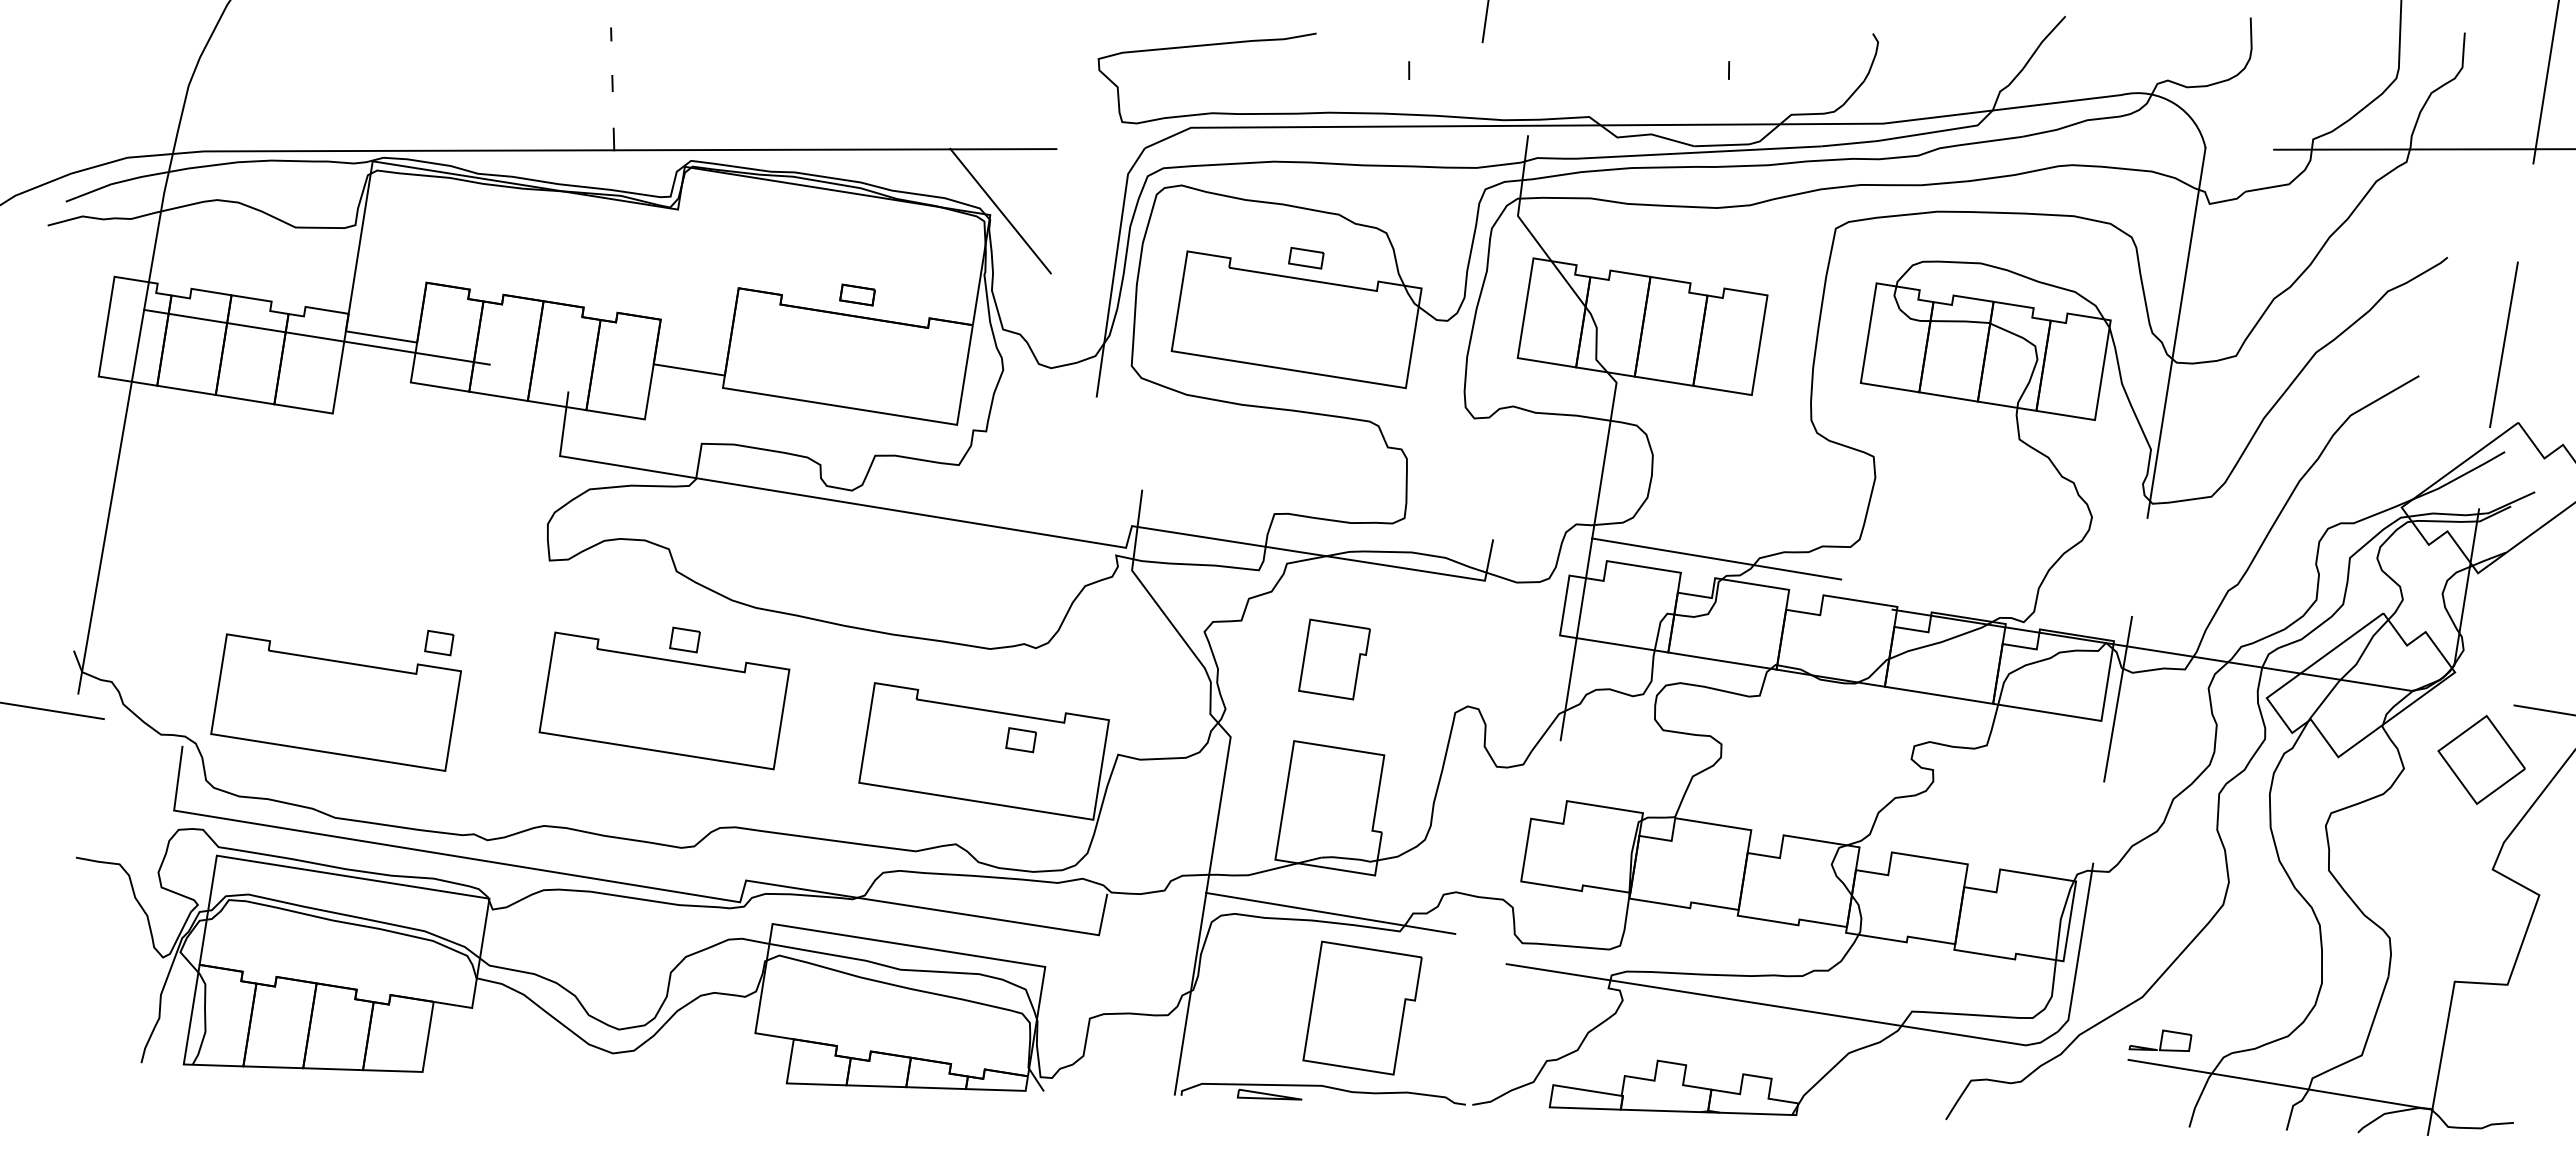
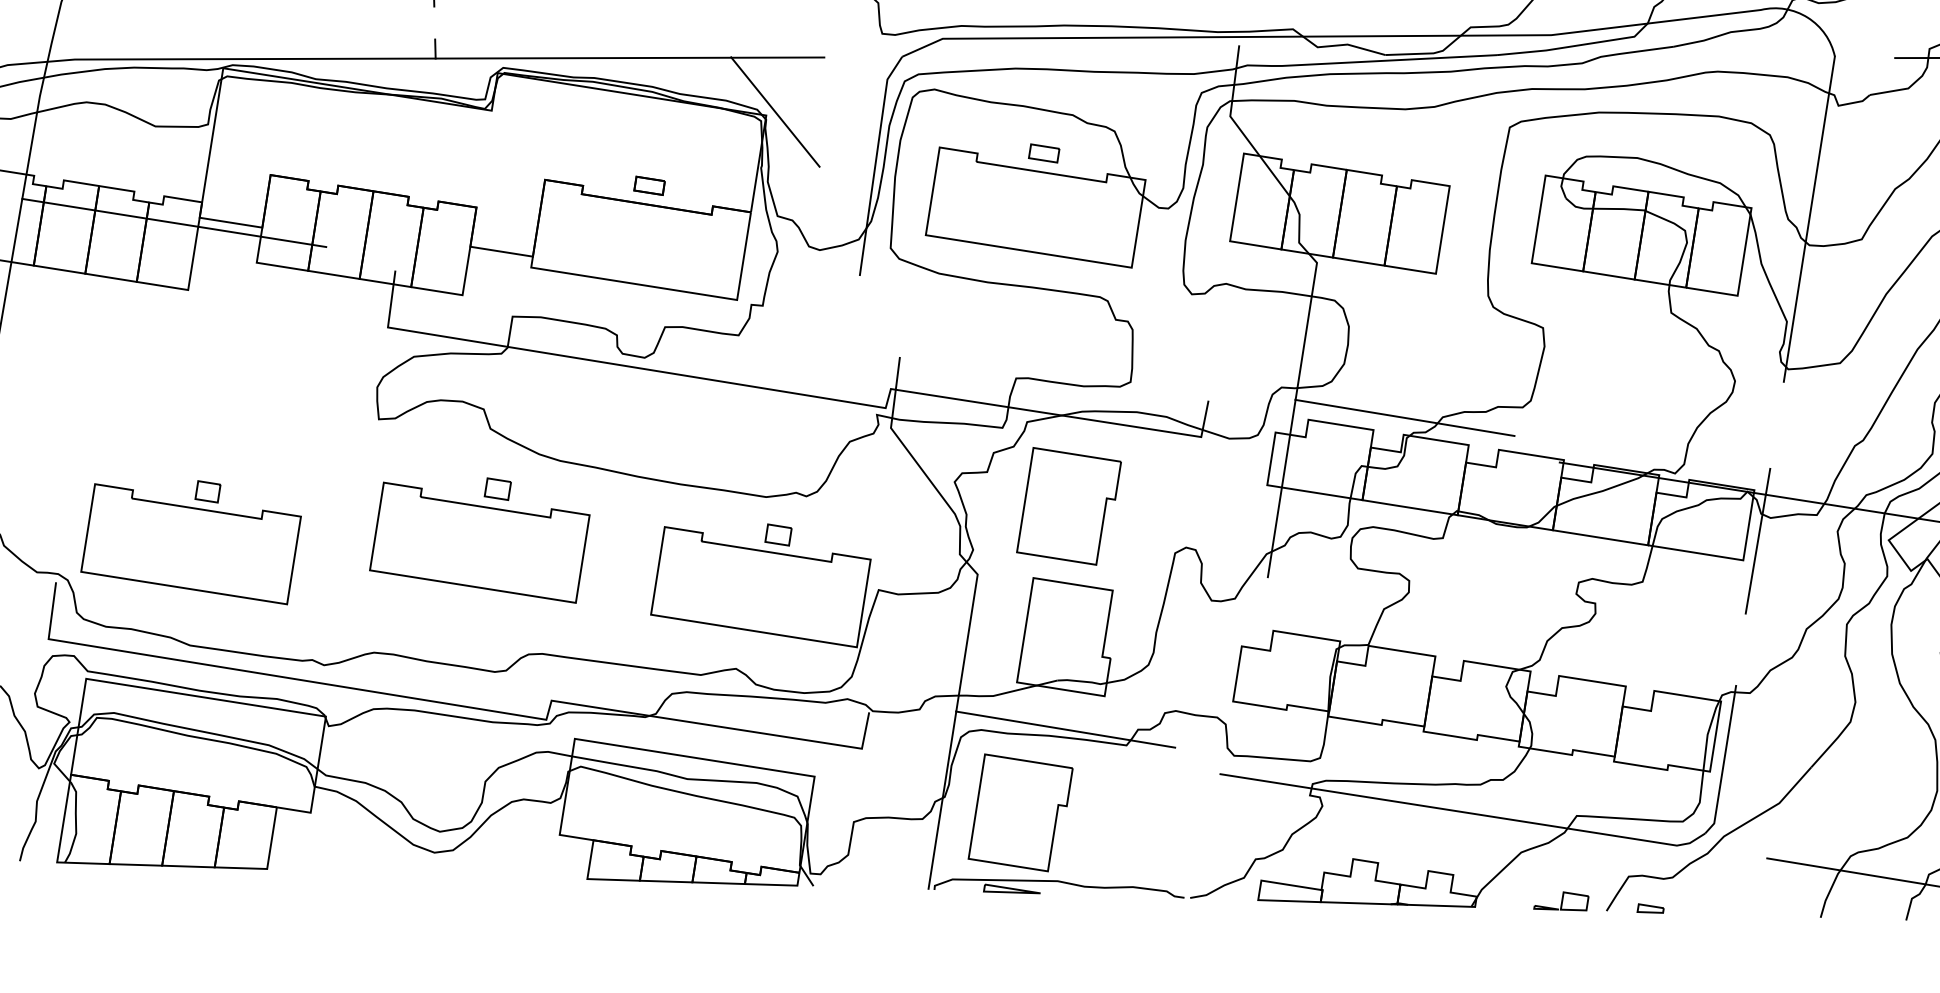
part: (439, 643) -> (208, 492), moved
part: (1334, 659) -> (1068, 506), size x1.67
part: (1020, 740) -> (777, 535), moved
part: (1362, 1007) -> (1020, 812), moved
part: (2160, 1040) -> (1561, 901), moved
part: (1995, 1116) -> (1650, 908), added

